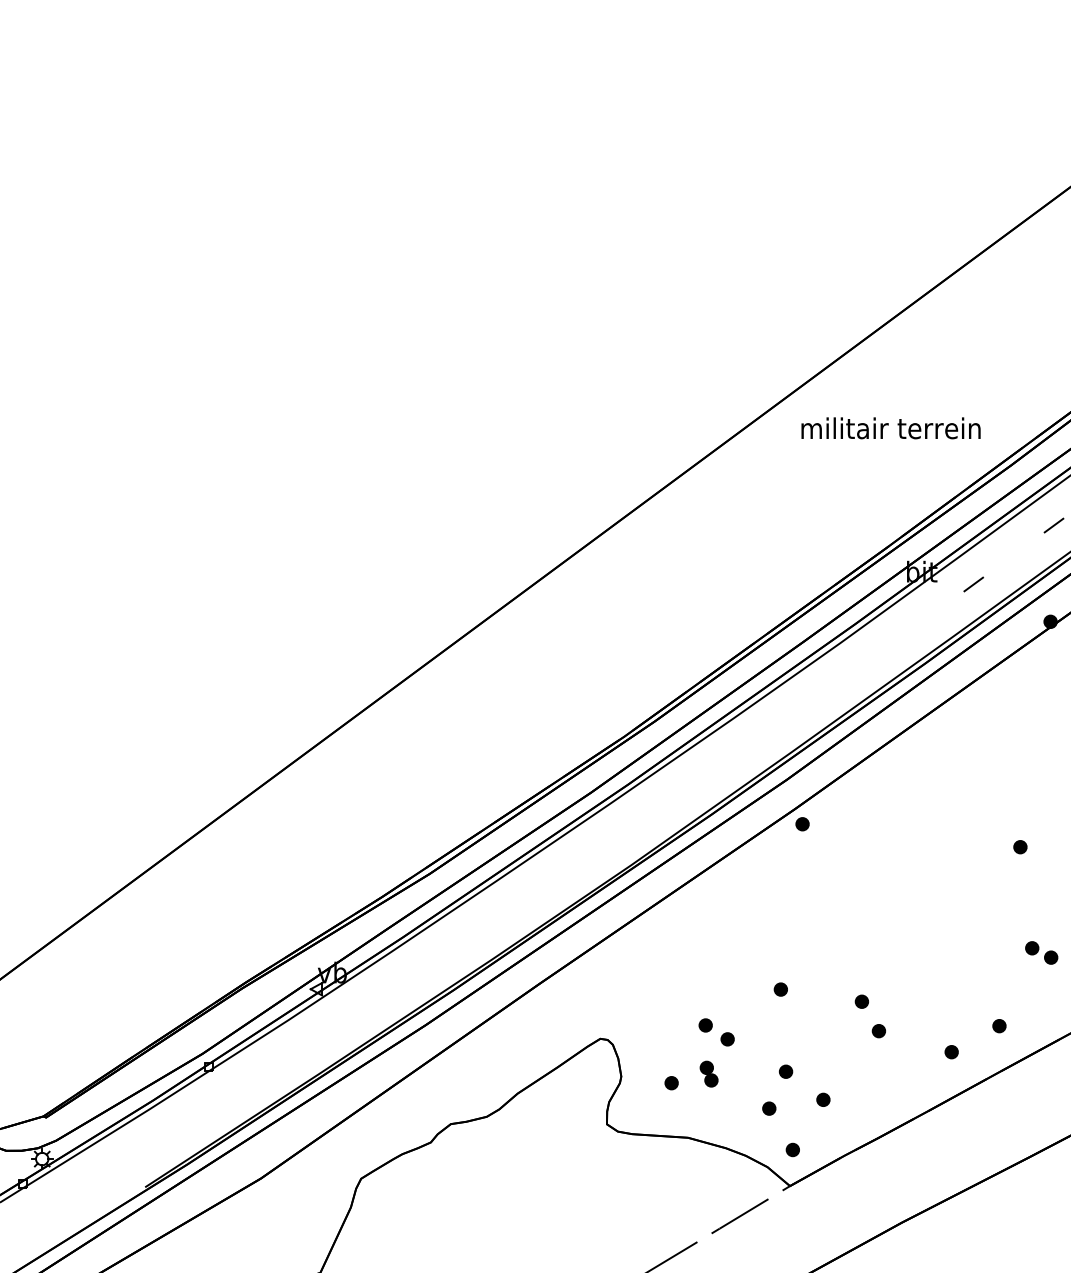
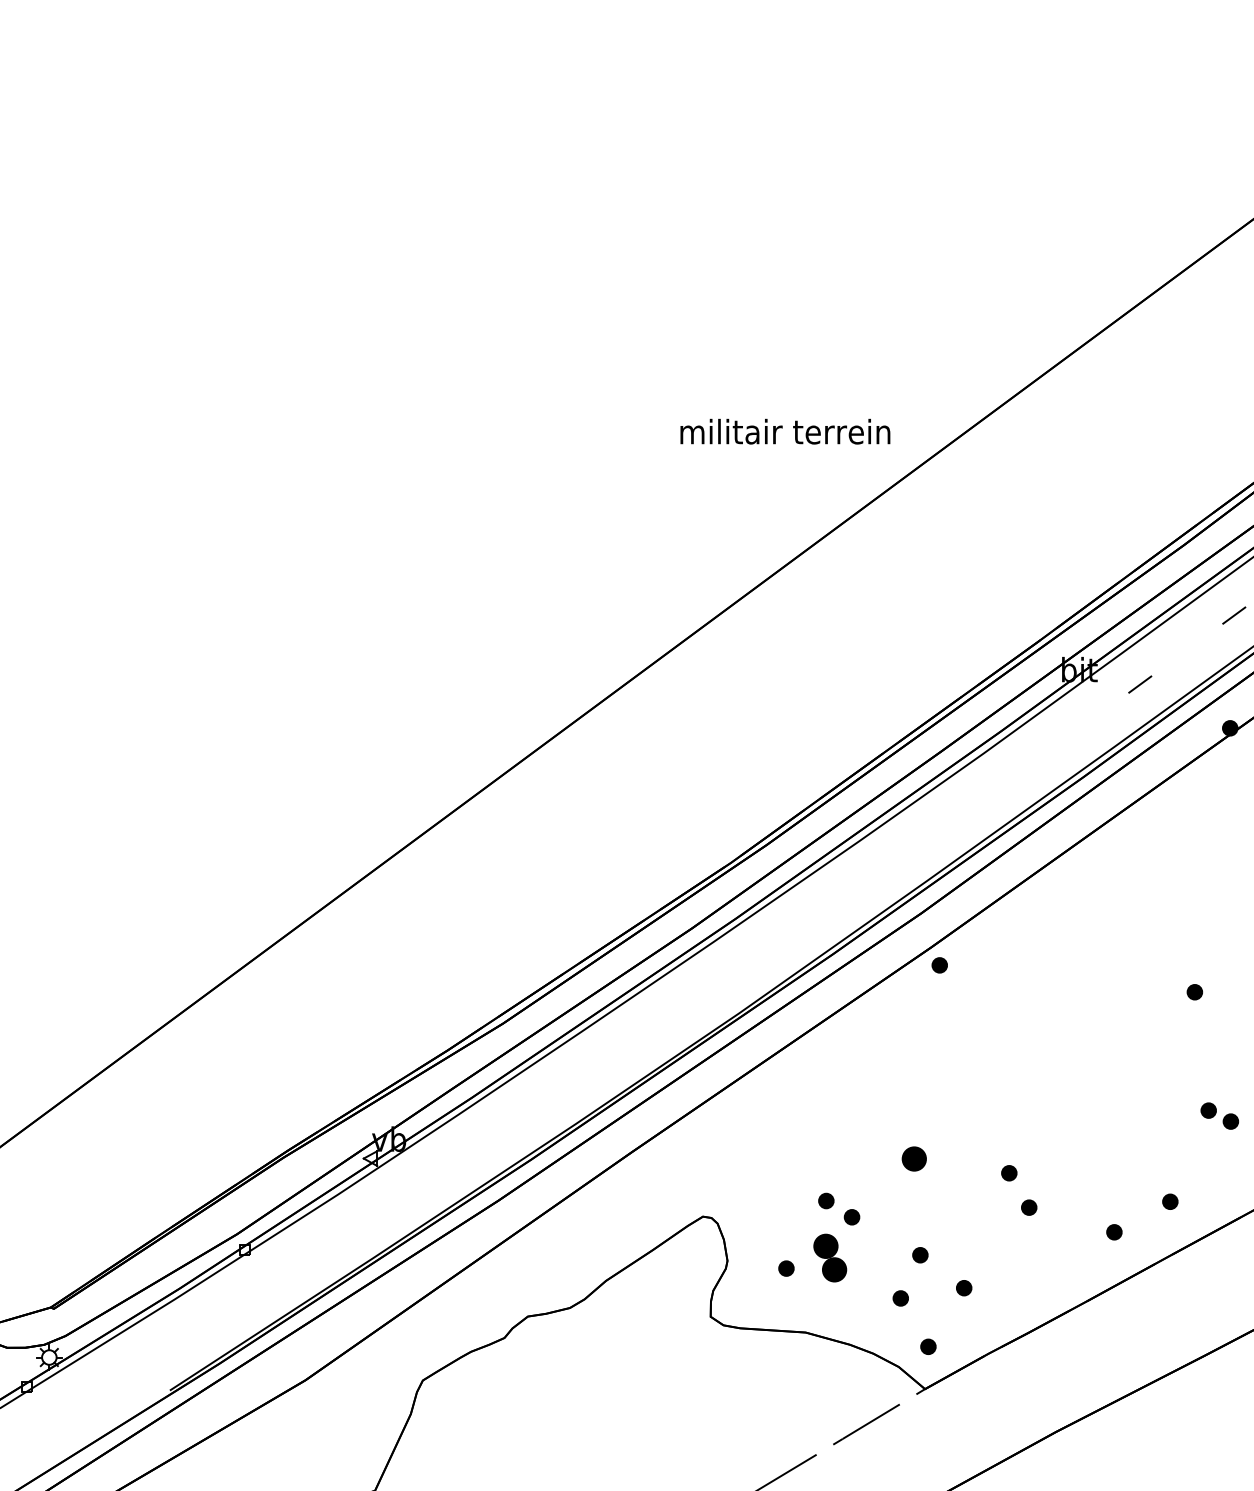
text: (891, 428) -> (785, 431), moved
part: (780, 989) -> (914, 1158), size x1.6
part: (709, 1073) -> (830, 1257), size x1.6

